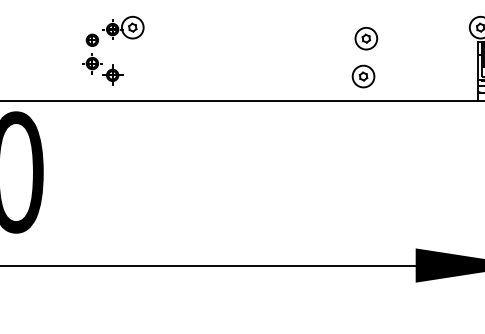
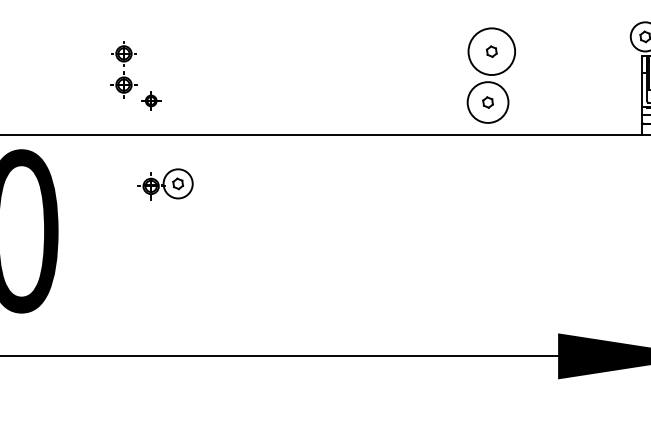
part: (123, 28) -> (165, 184), moved
circle: (366, 38) -> (491, 51), size x1.6
part: (112, 75) -> (151, 100), size x0.7
circle: (363, 76) -> (487, 102), size x1.4

